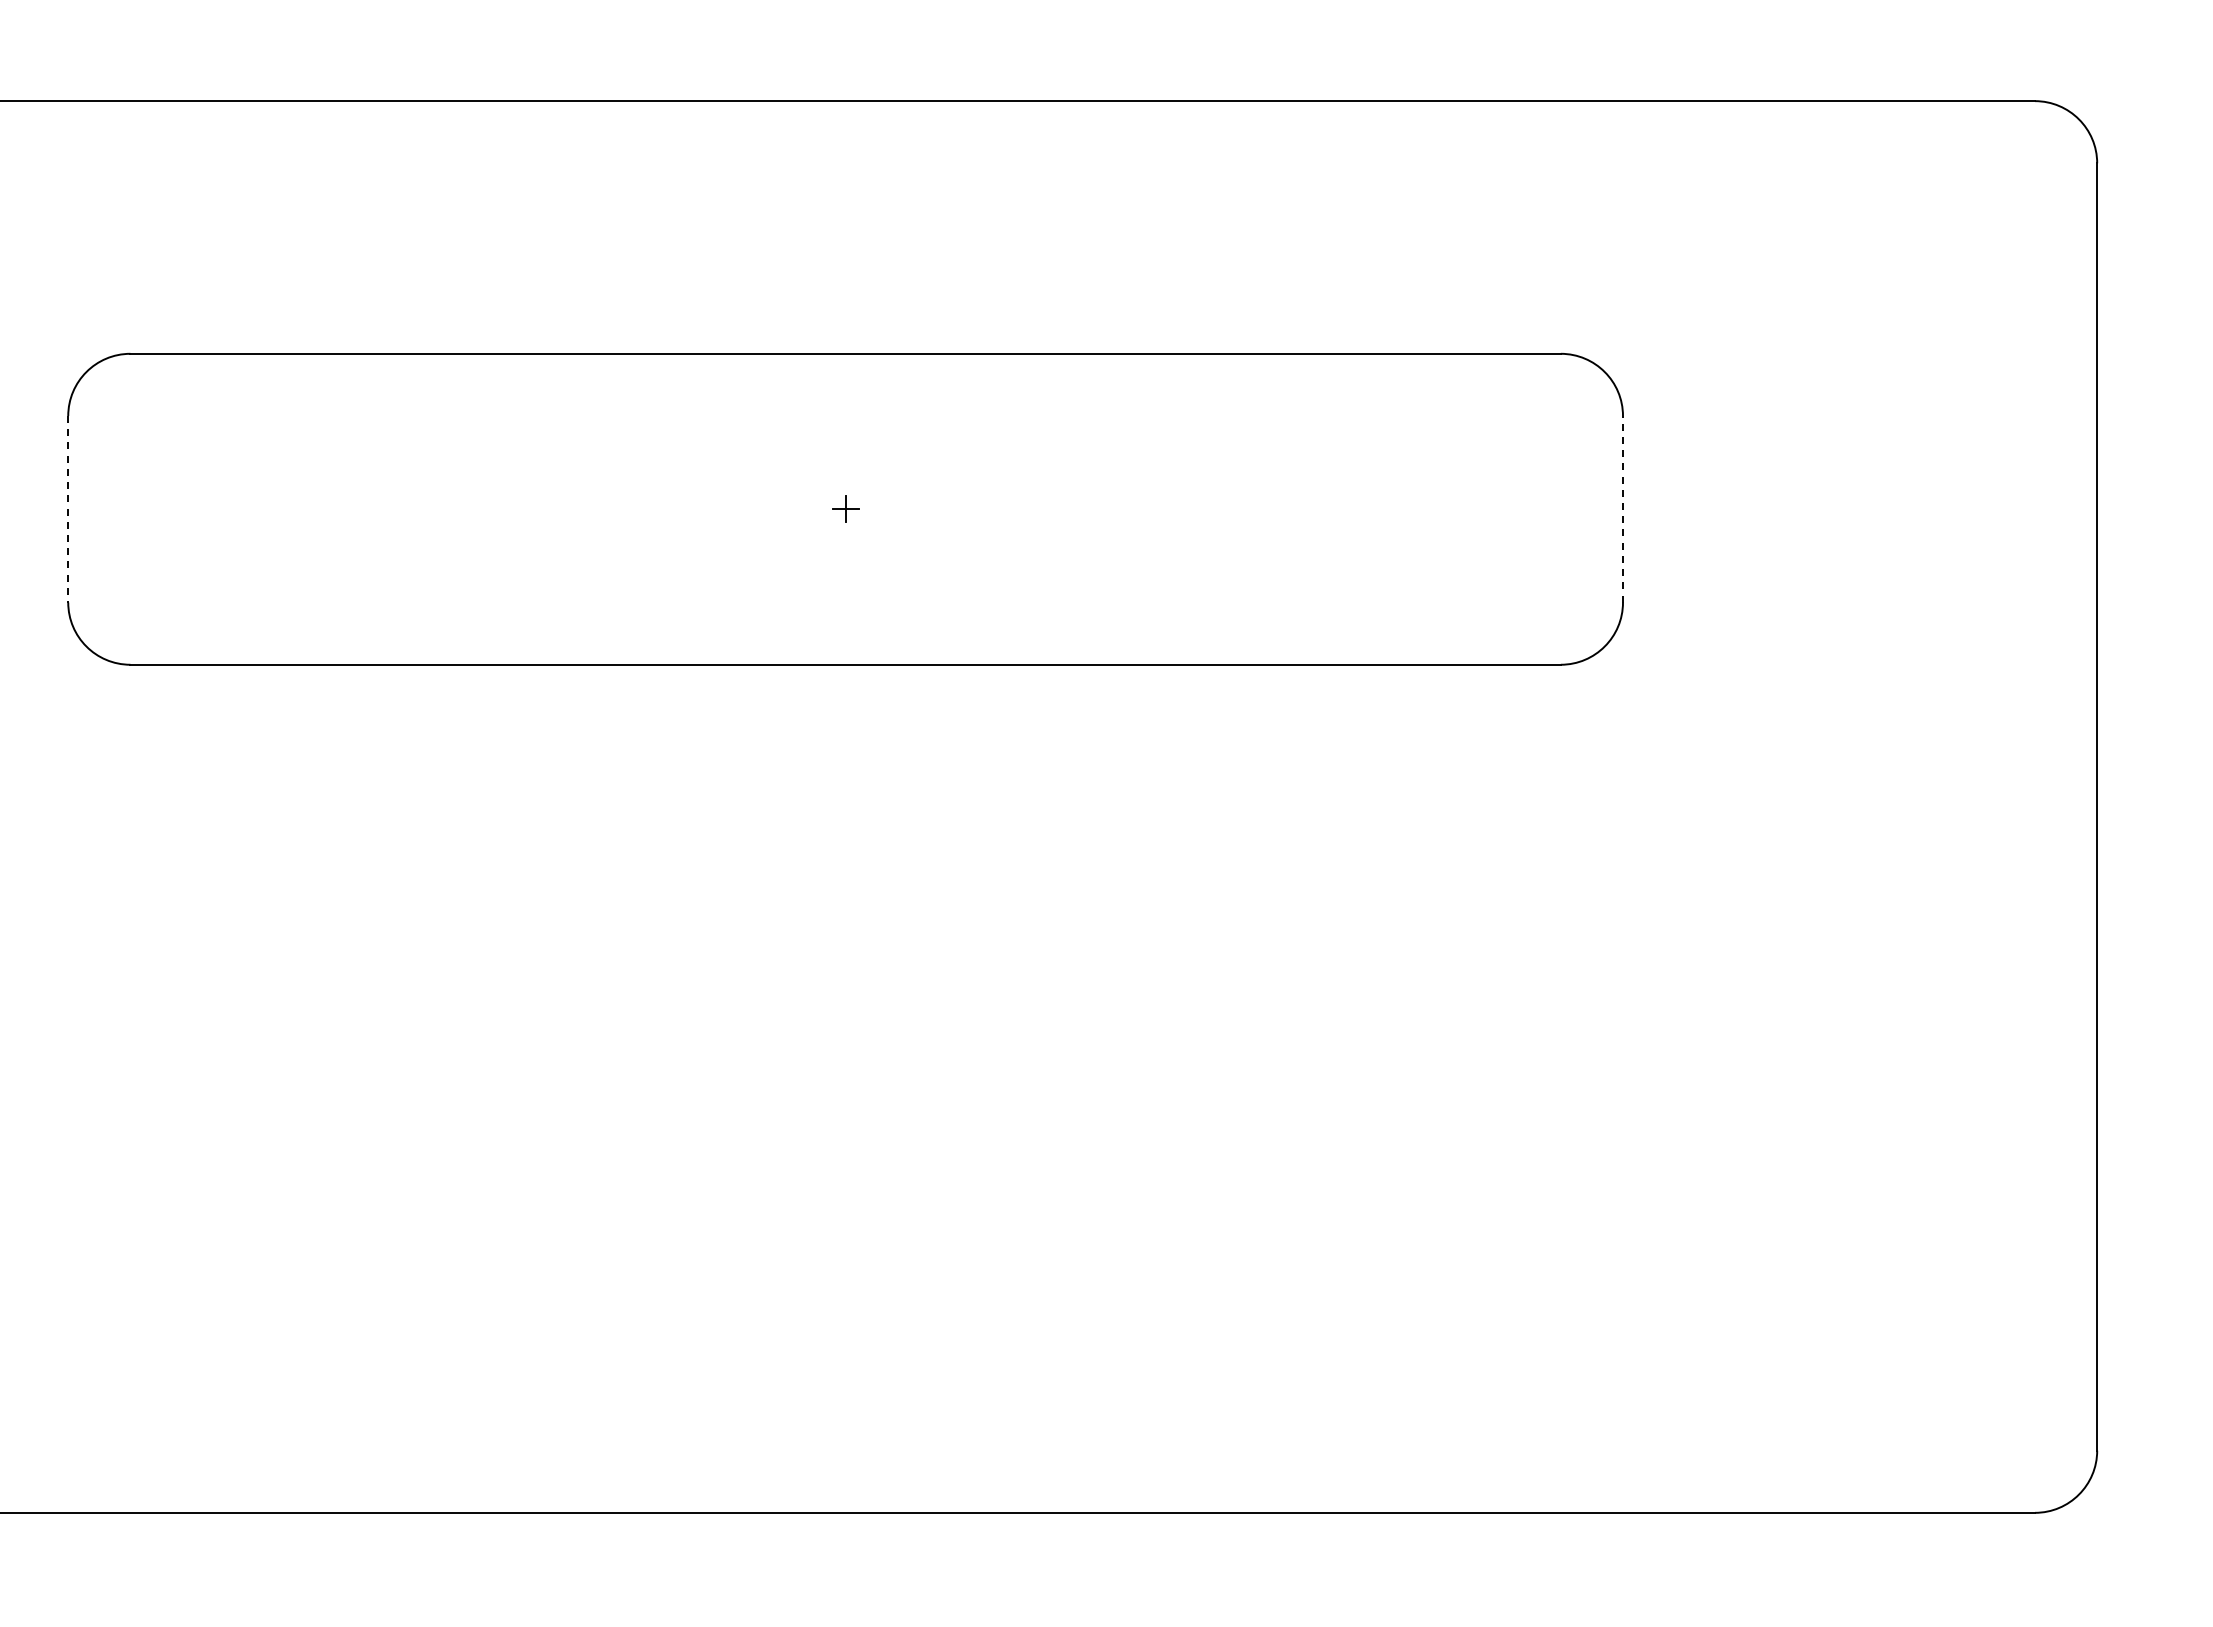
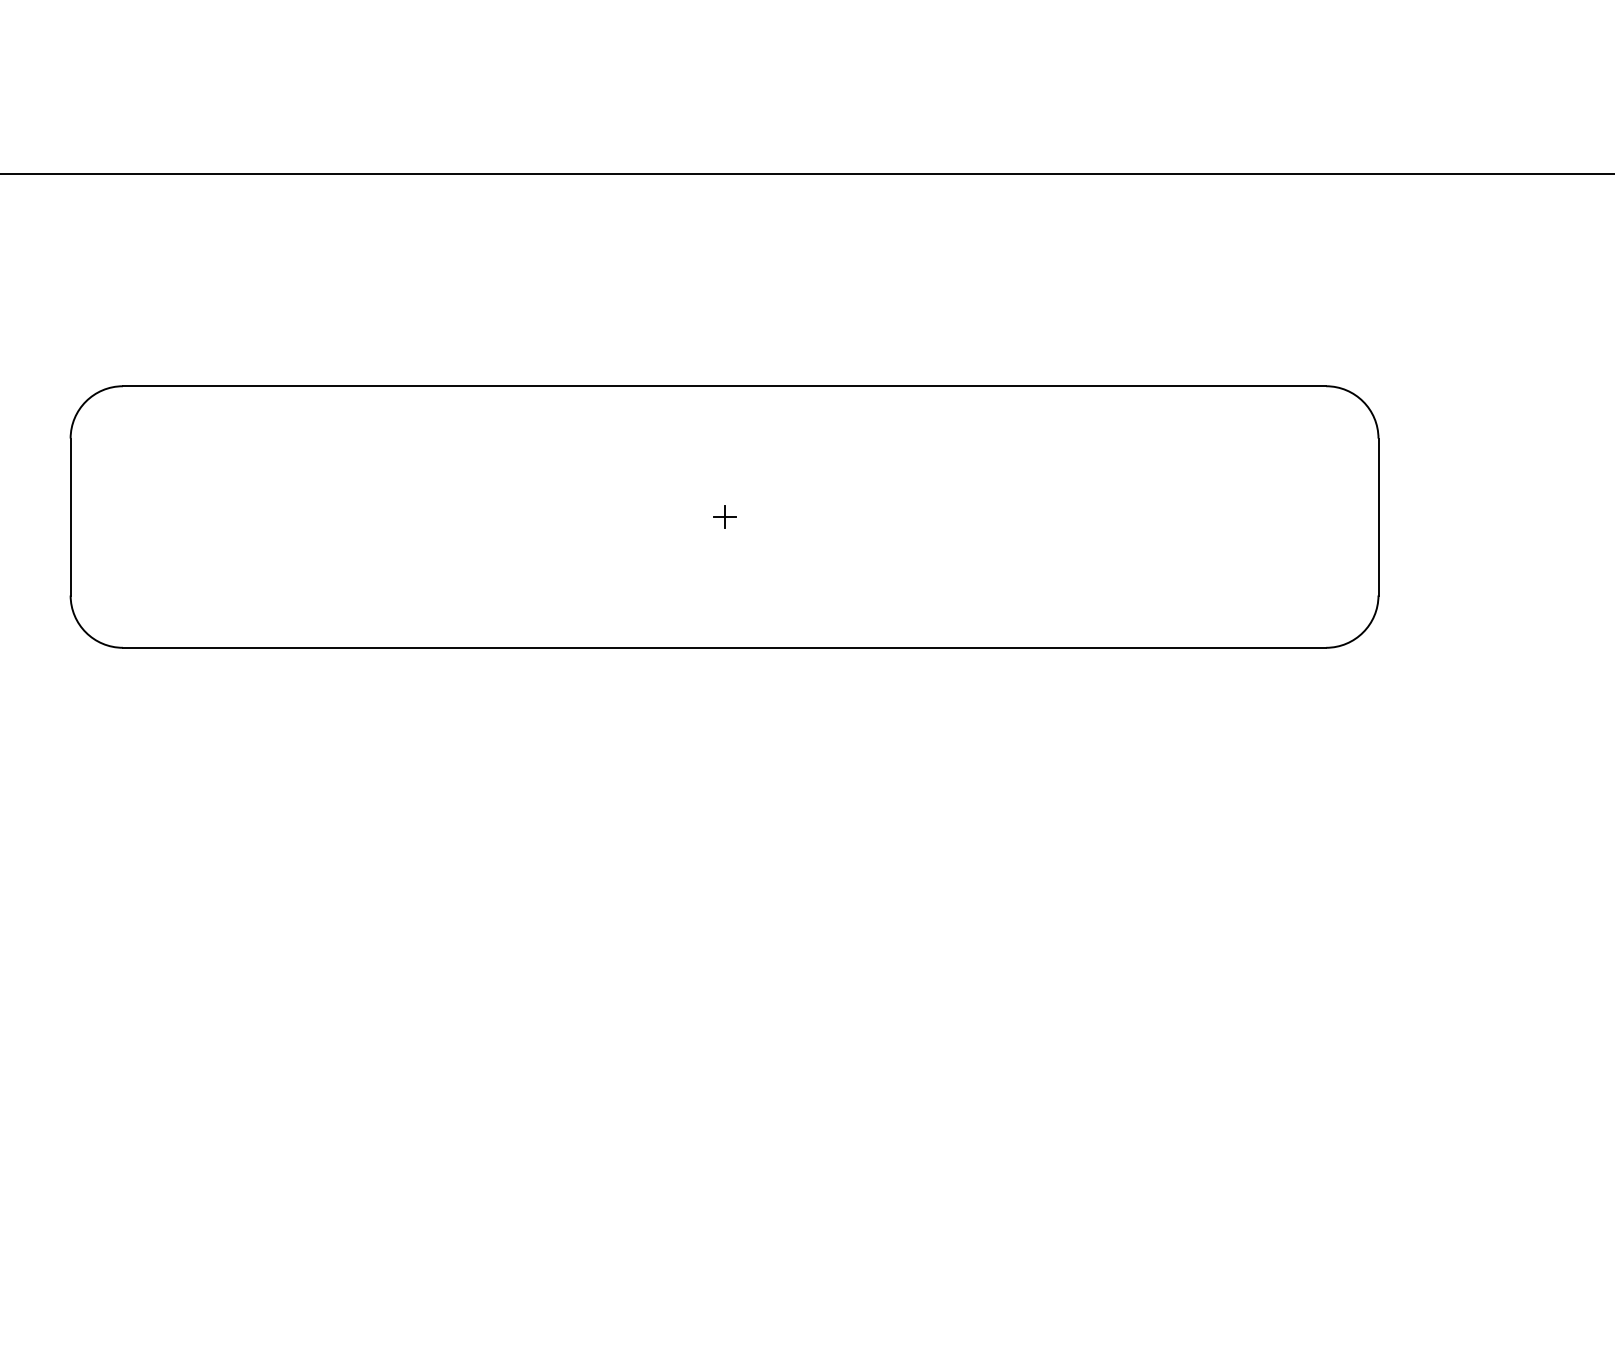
line: (1622, 508) -> (1378, 516), dashed -> solid
line: (68, 509) -> (70, 517), dashed -> solid

